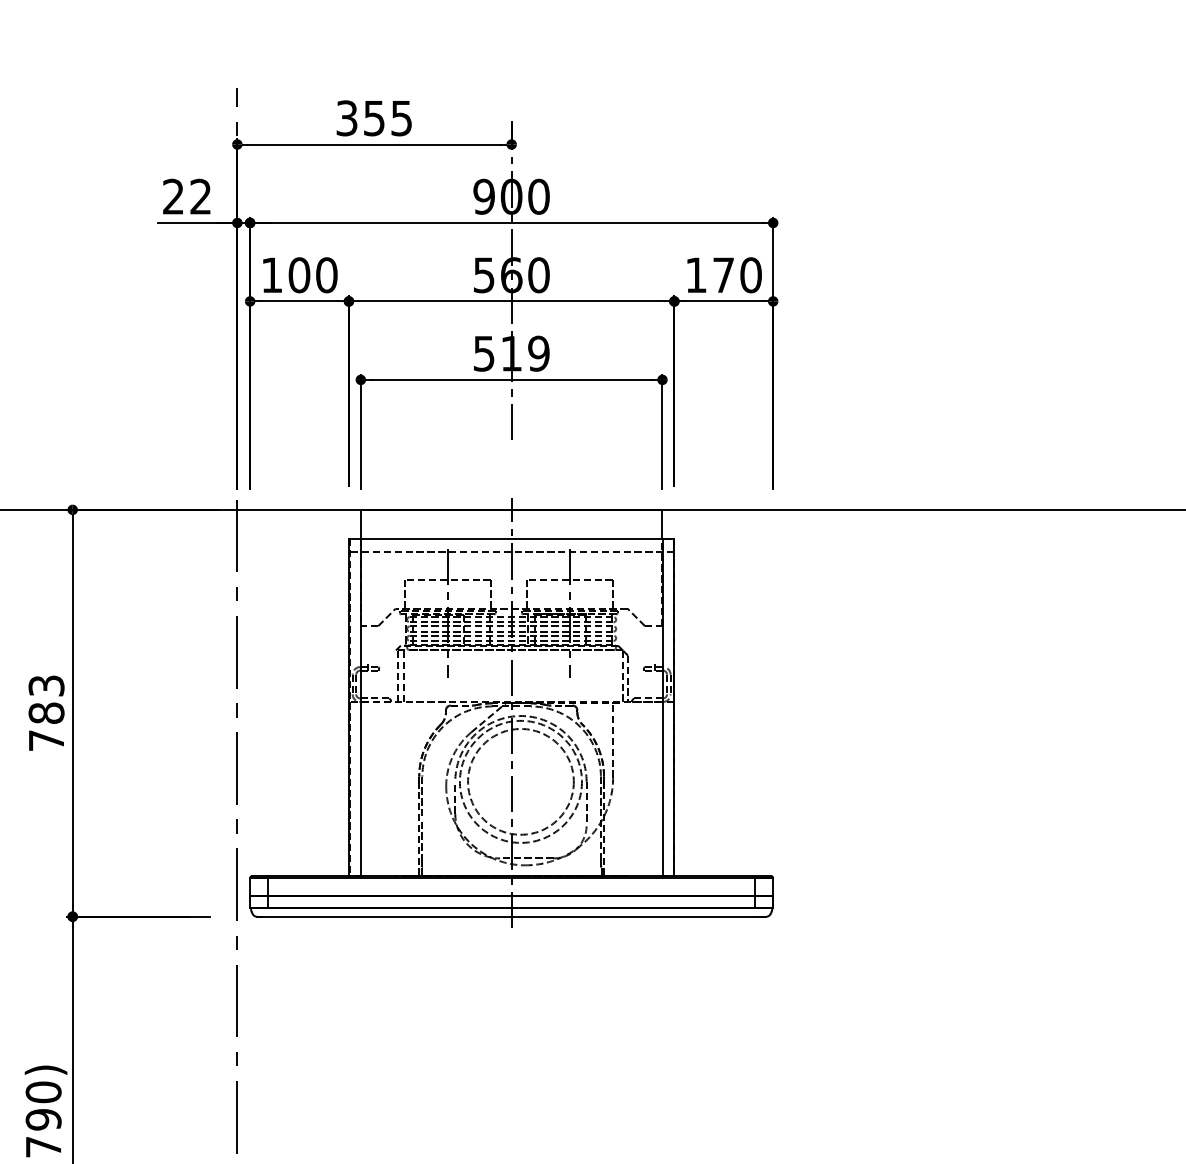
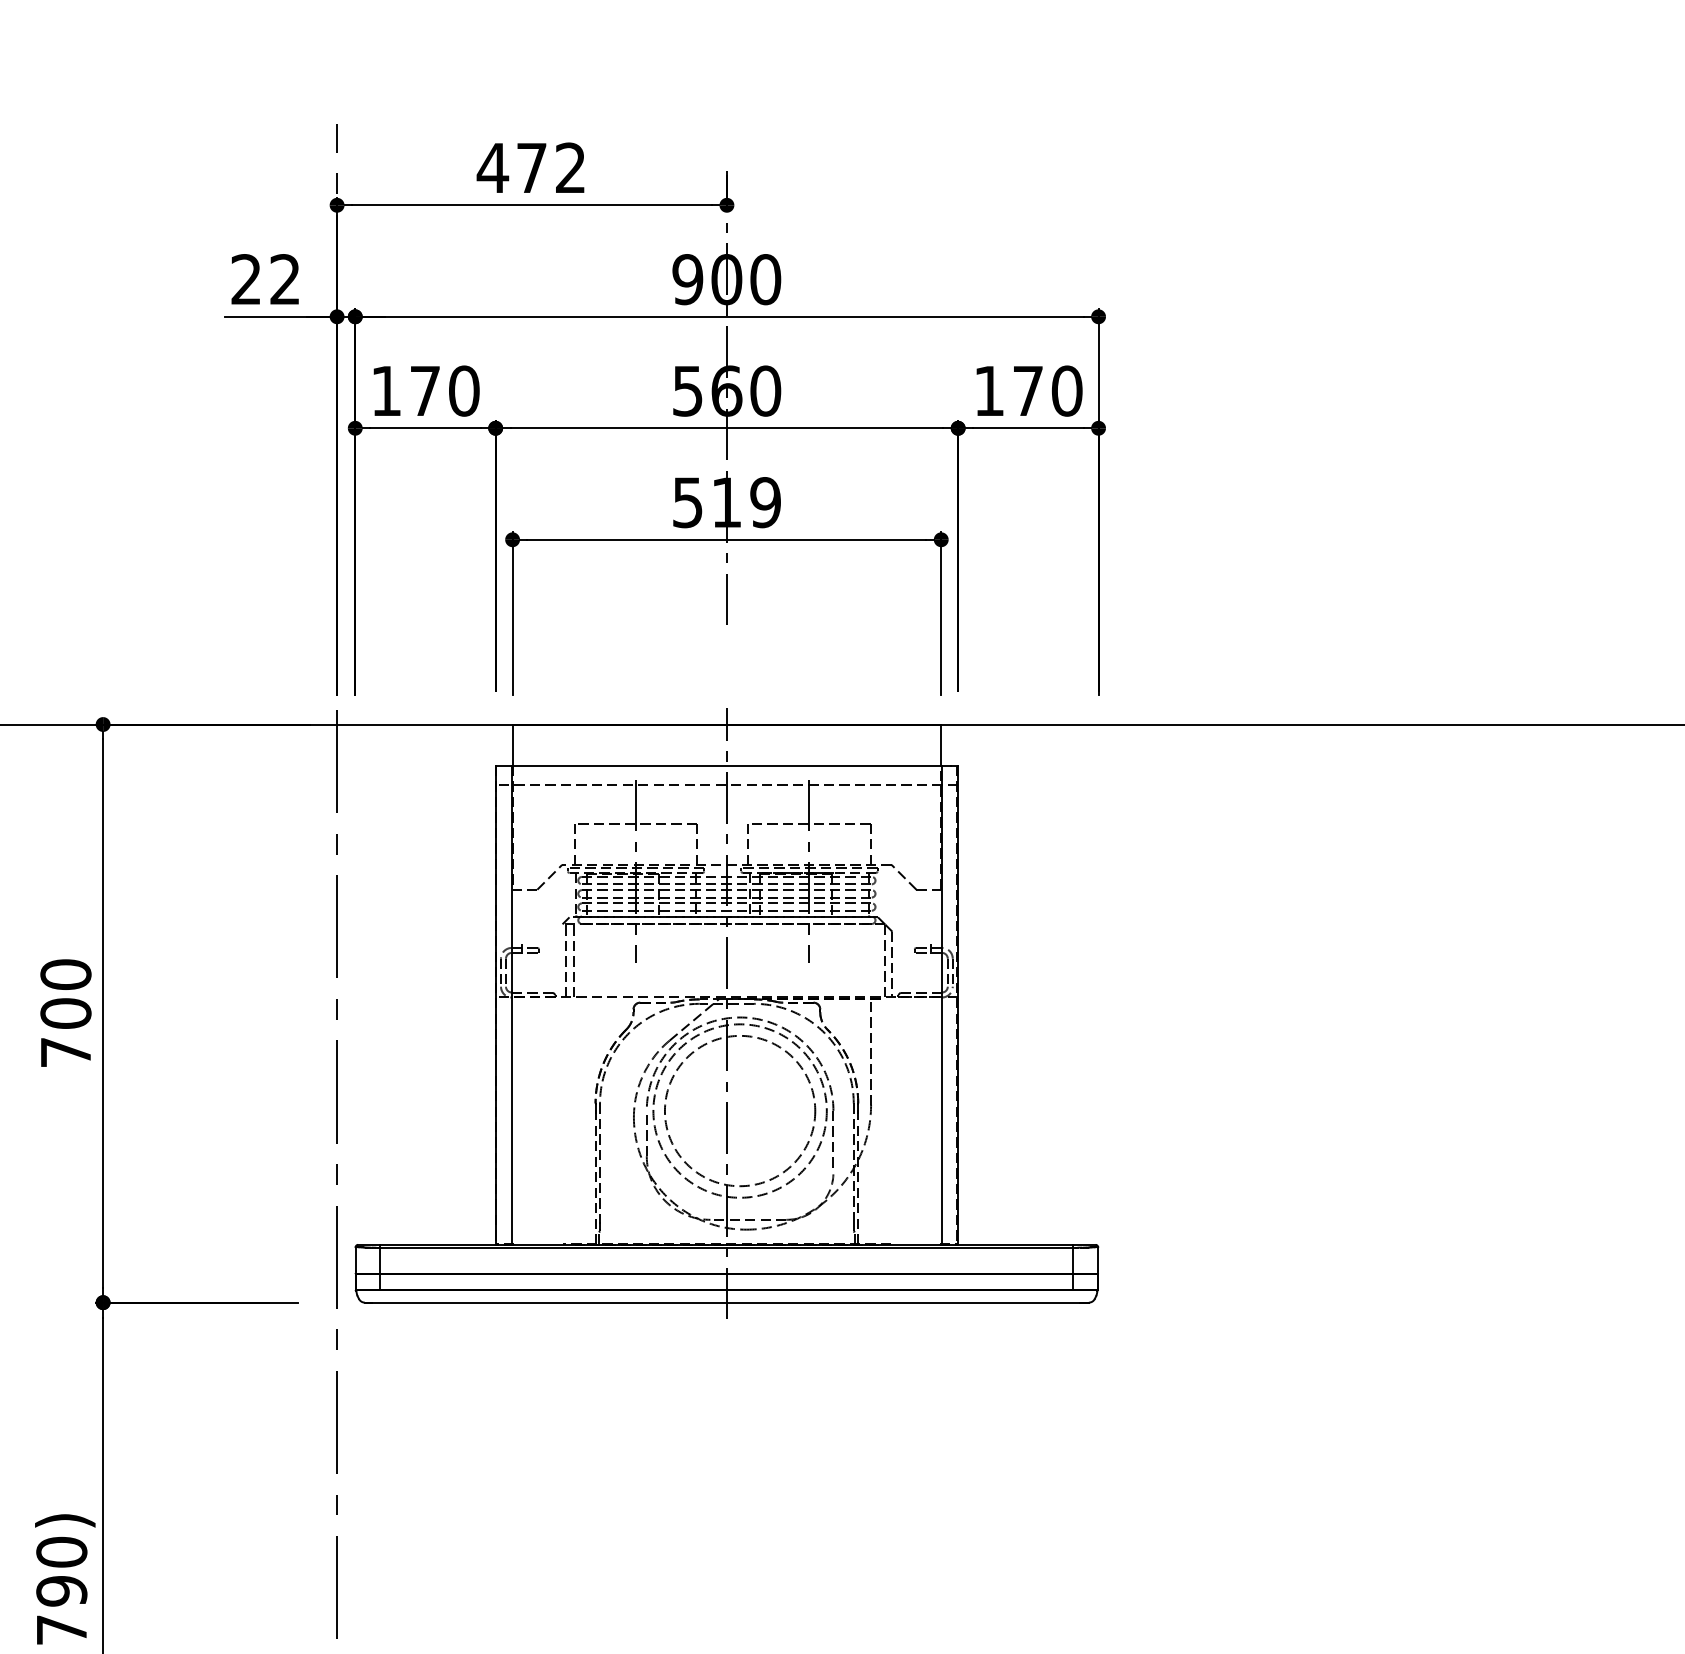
text: (373, 118) -> (530, 168), 355 -> 472
text: (299, 275) -> (425, 391), 100 -> 170
text: (46, 699) -> (65, 993), 783 -> 700

